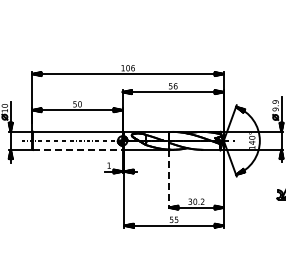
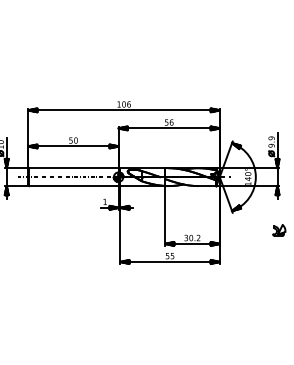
line: (77, 150) -> (73, 186), dashed -> solid
line: (169, 179) -> (165, 215), dashed -> solid

